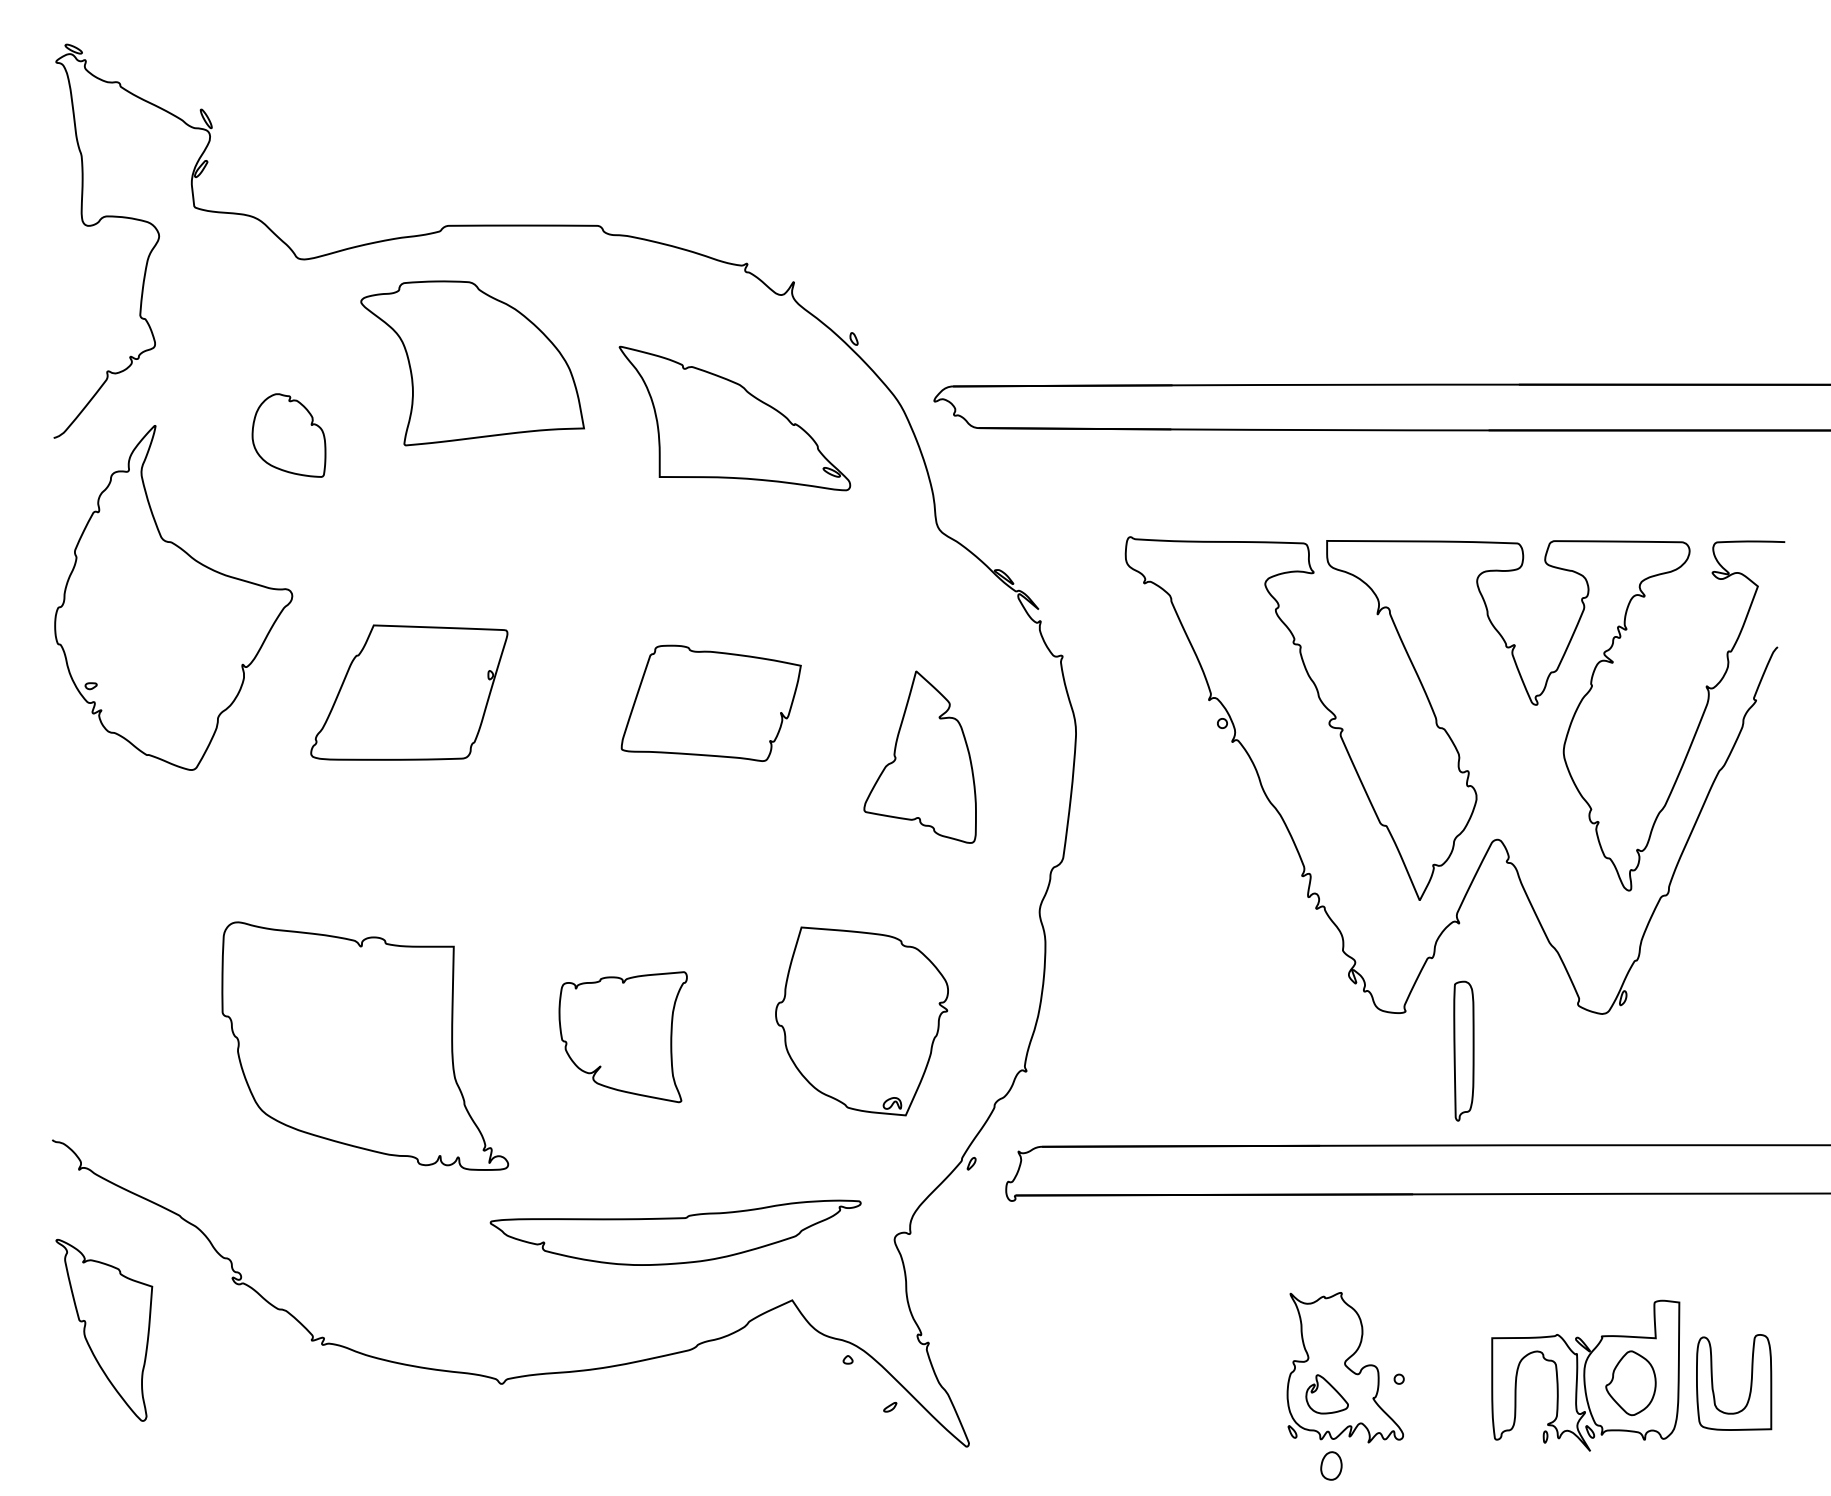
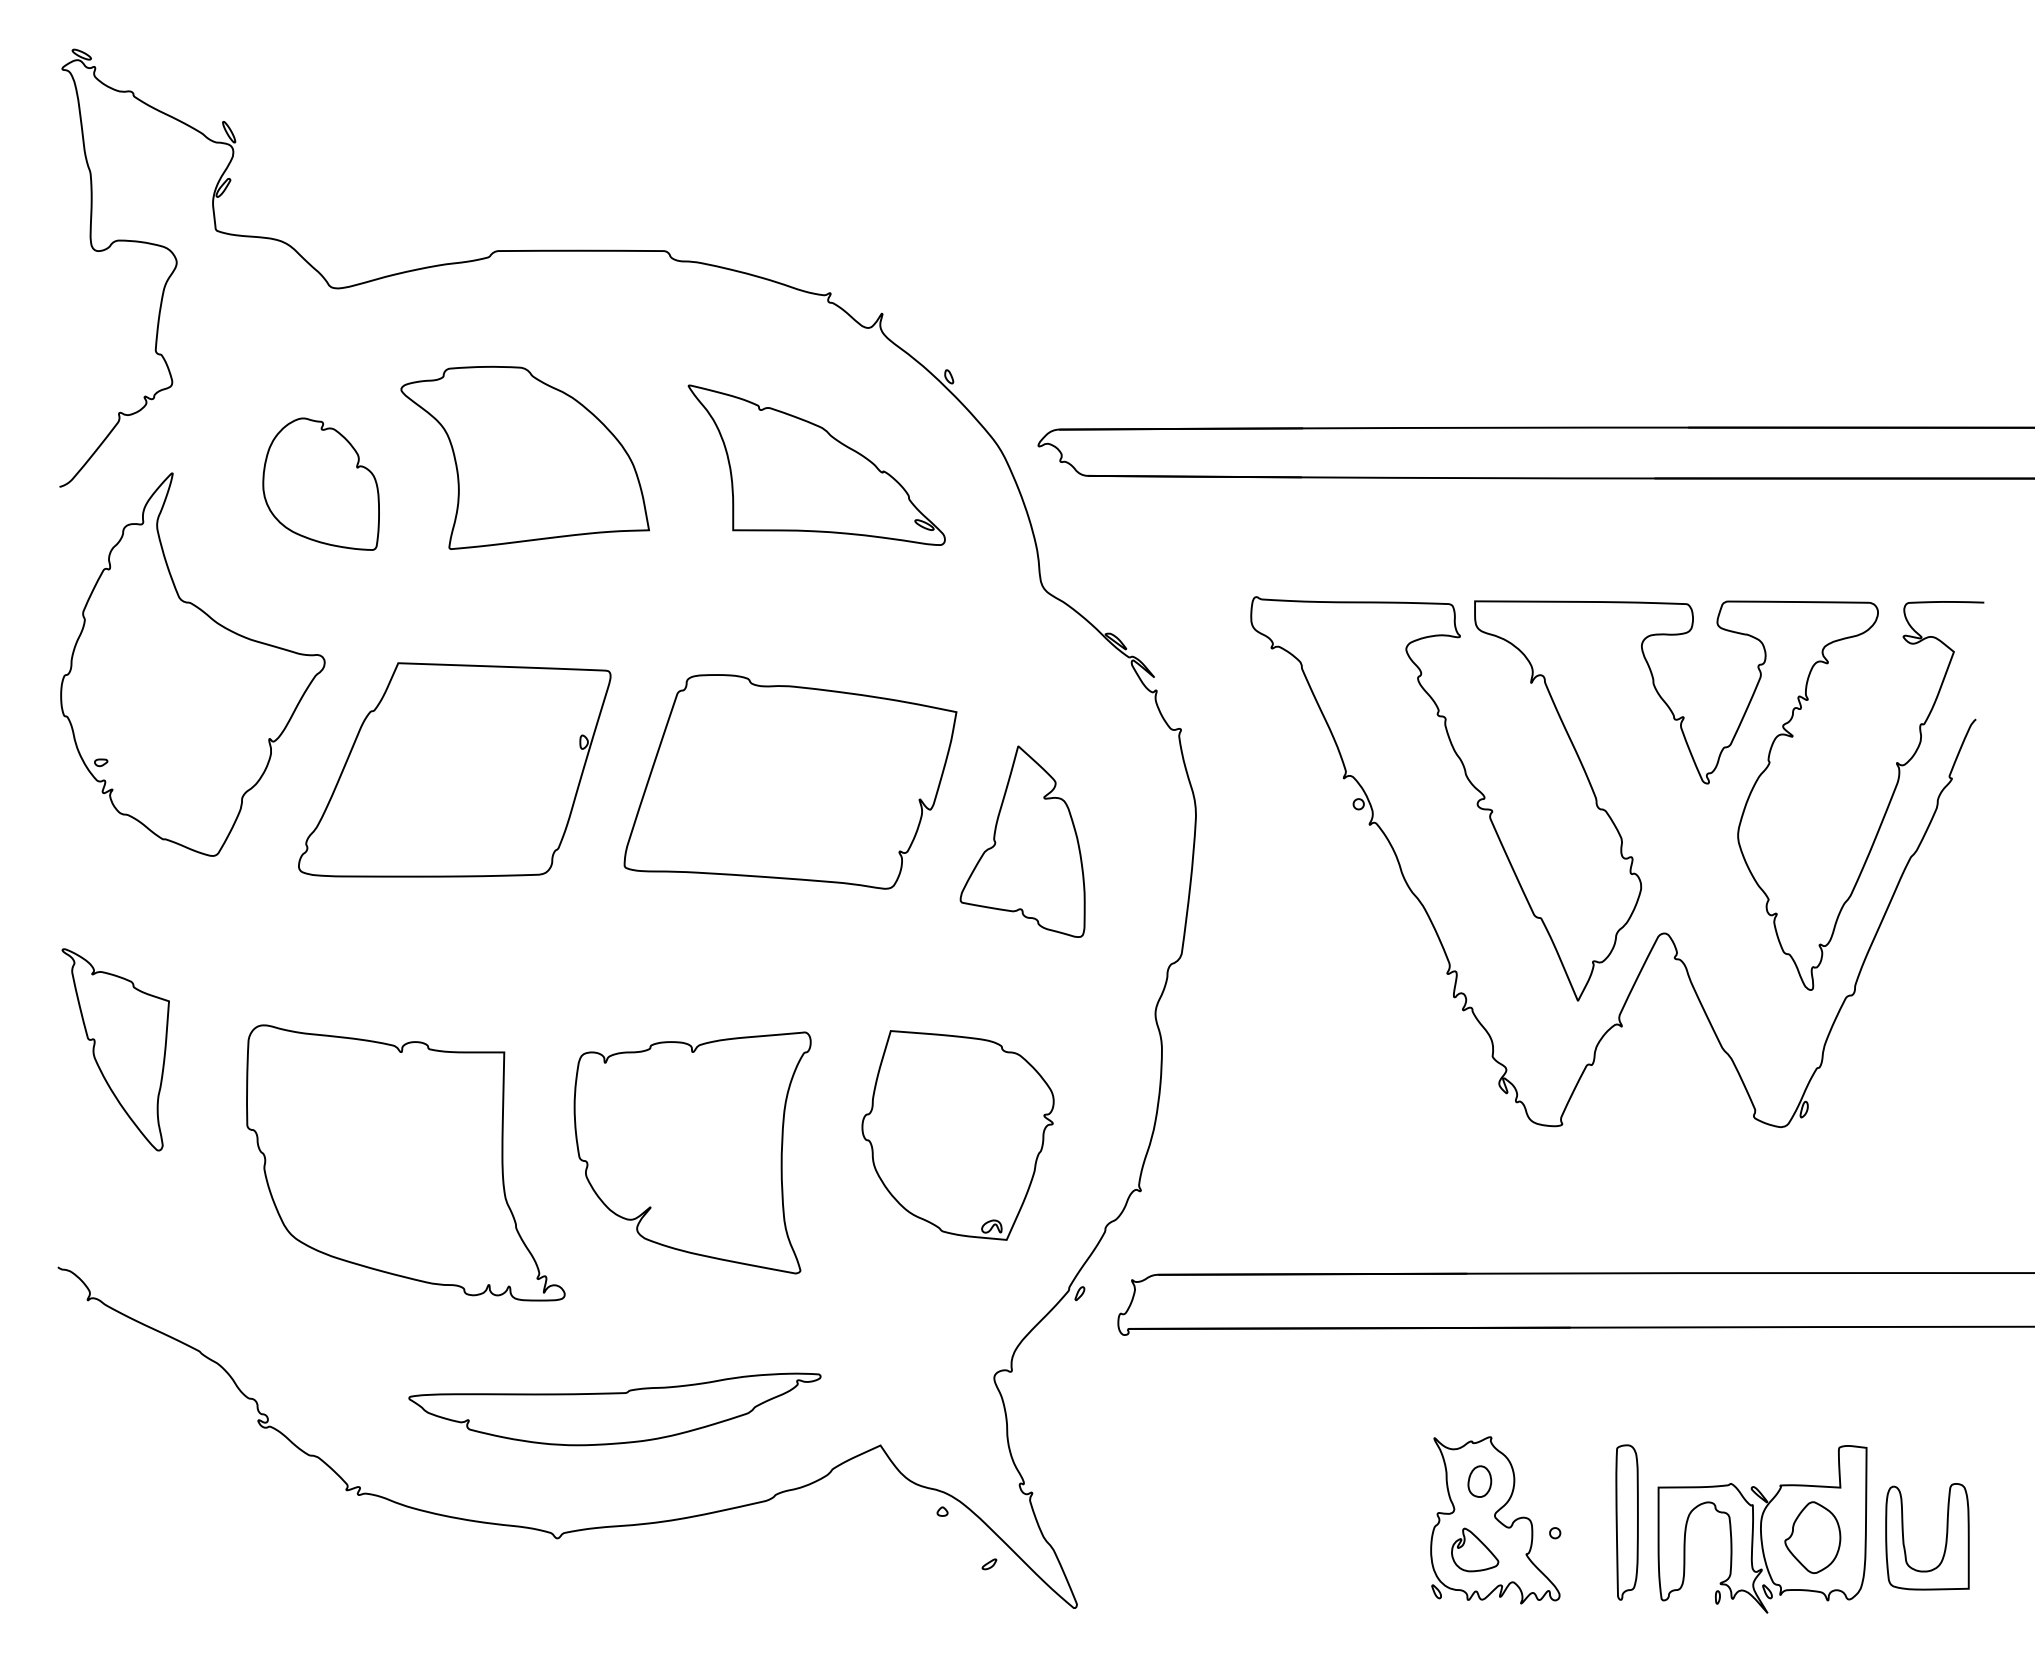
part: (471, 362) -> (524, 457), moved
part: (288, 434) -> (320, 483), size x1.43
part: (409, 692) -> (454, 769), size x1.43
part: (711, 703) -> (790, 781), size x1.67
part: (623, 1036) -> (692, 1152), size x1.67
part: (1463, 1051) -> (1626, 1522), moved
part: (675, 1232) -> (614, 1409), moved
part: (104, 1330) -> (115, 1049), moved
part: (1331, 1465) -> (1479, 1481), moved

